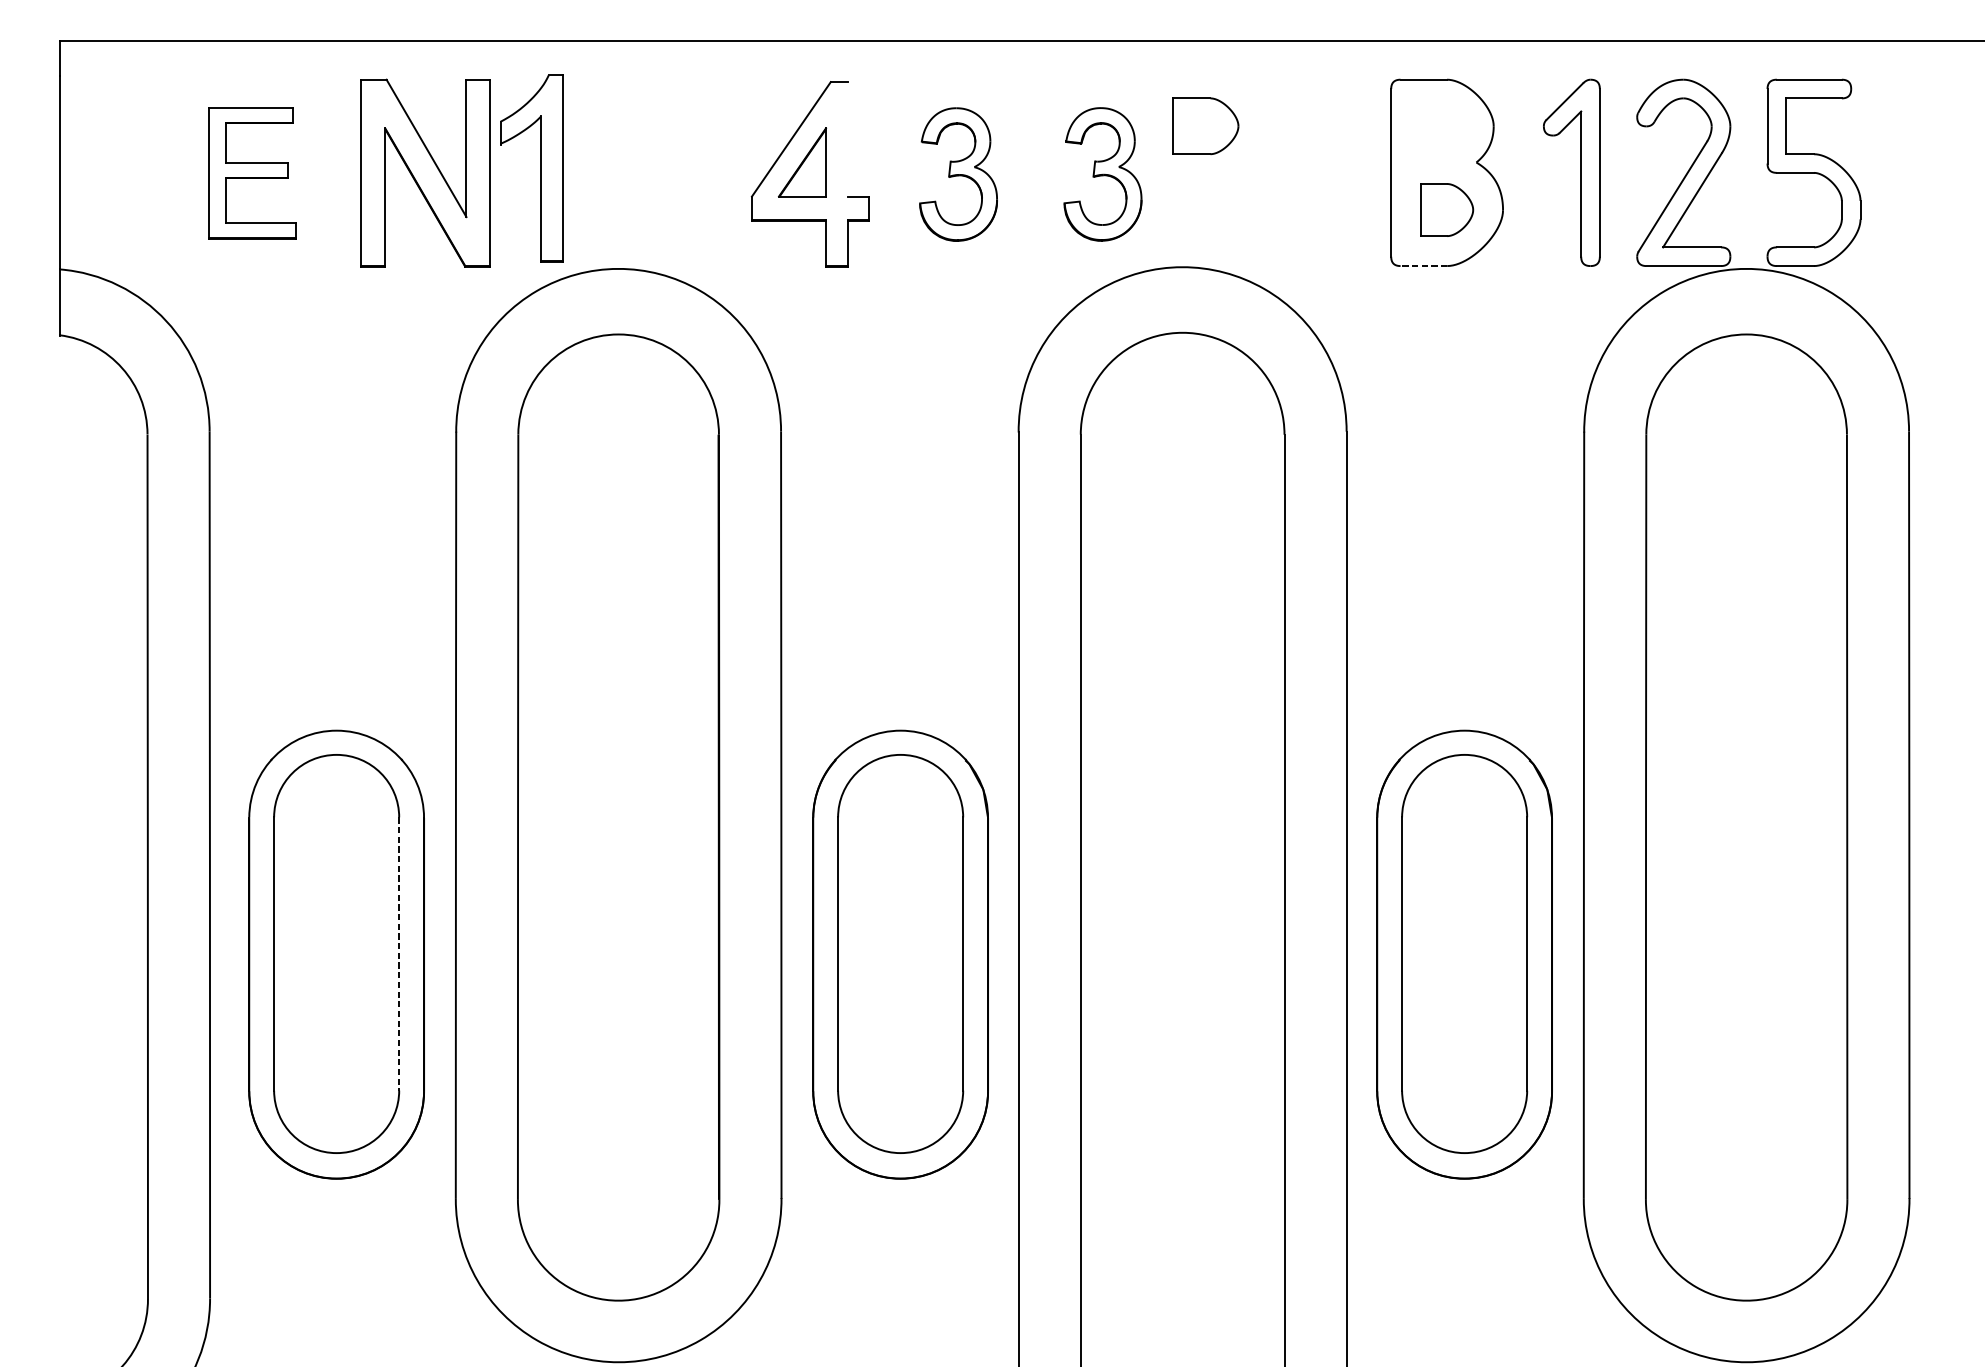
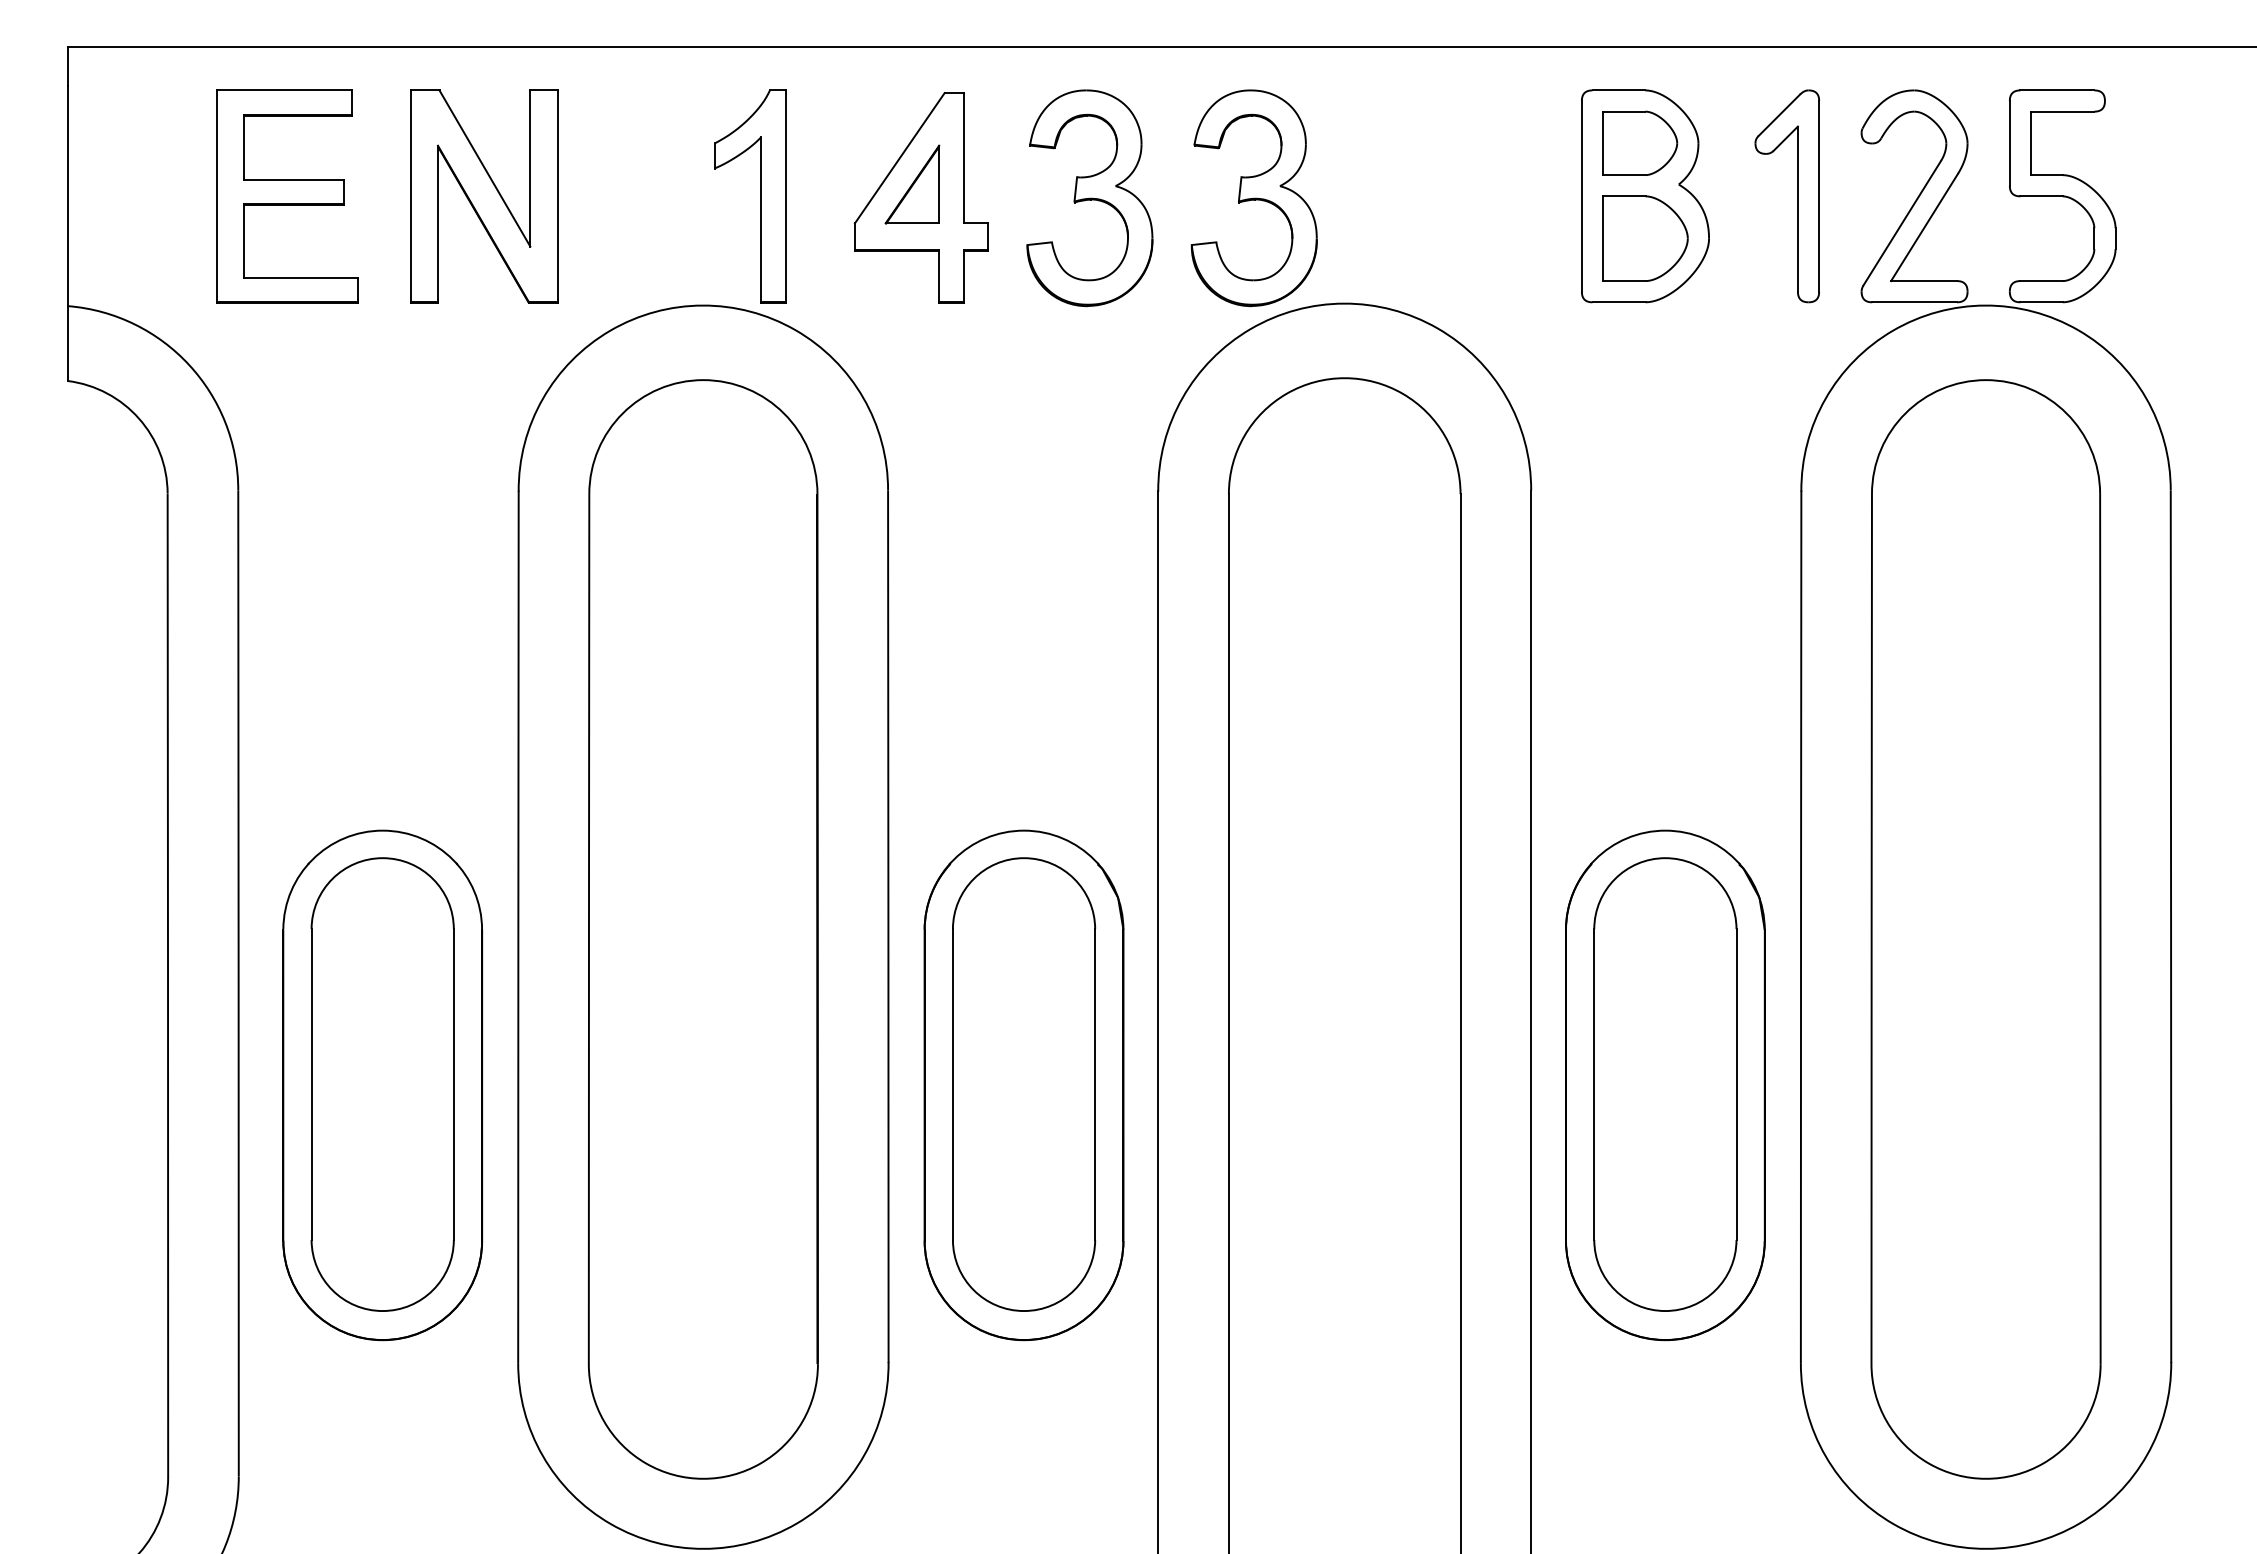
part: (1206, 125) -> (1640, 142), moved
line: (847, 139) -> (963, 158), added
part: (540, 168) -> (760, 196), moved
part: (252, 173) -> (287, 196), size x1.43
part: (1102, 173) -> (1253, 197), size x1.43
part: (958, 174) -> (1089, 198), size x1.43
part: (1447, 209) -> (1645, 238), size x1.43
line: (1424, 266) -> (1619, 302), dashed -> solid
line: (398, 954) -> (453, 1085), dashed -> solid

